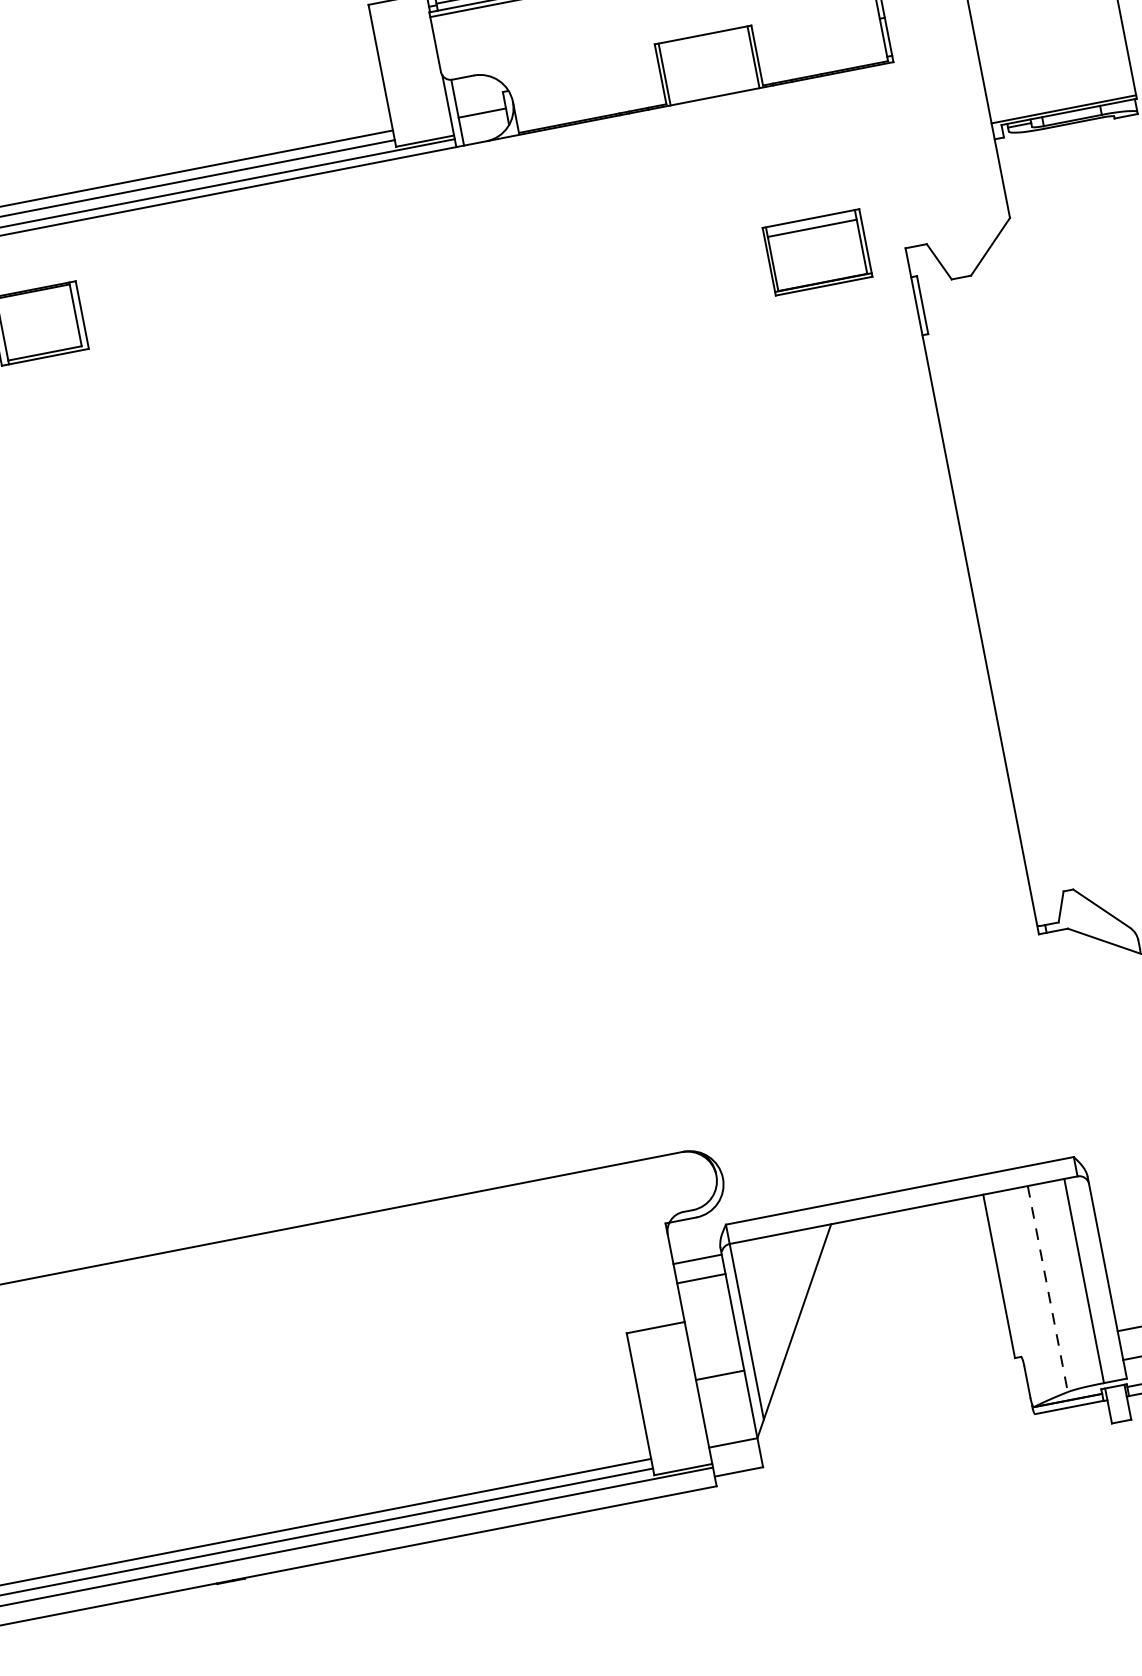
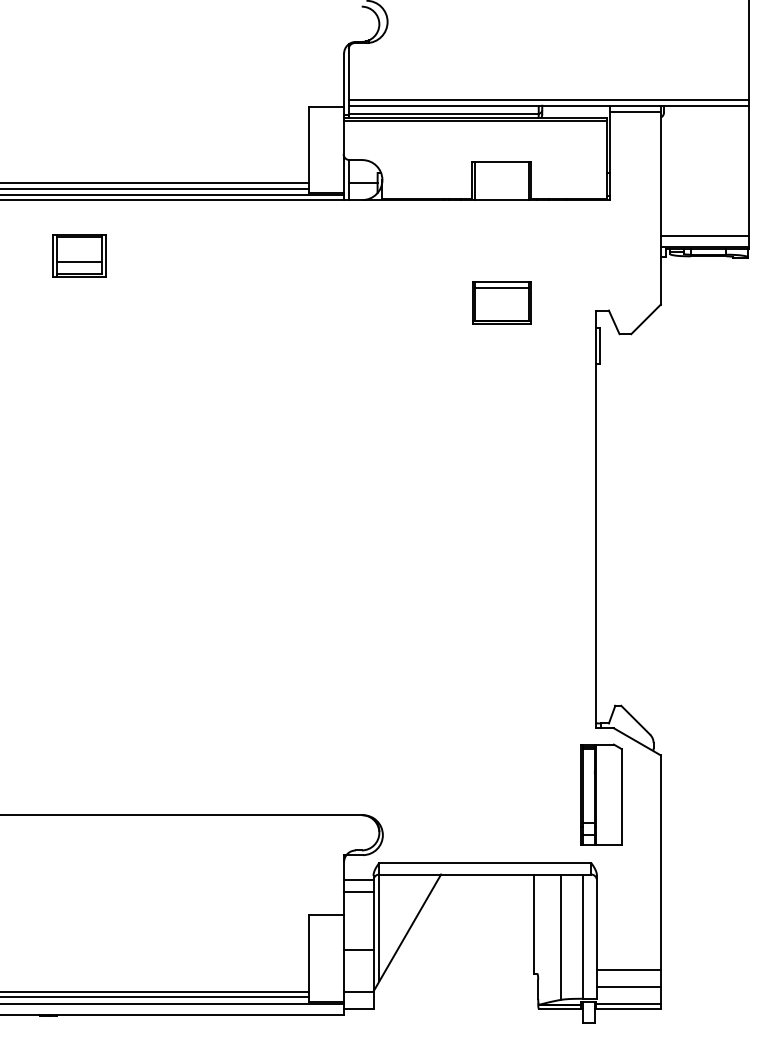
line: (1059, 90) -> (704, 235), added
part: (816, 251) -> (501, 302), moved
line: (41, 334) -> (79, 262), added
part: (1069, 1041) -> (601, 794), added
line: (1047, 1289) -> (560, 937), dashed -> solid

